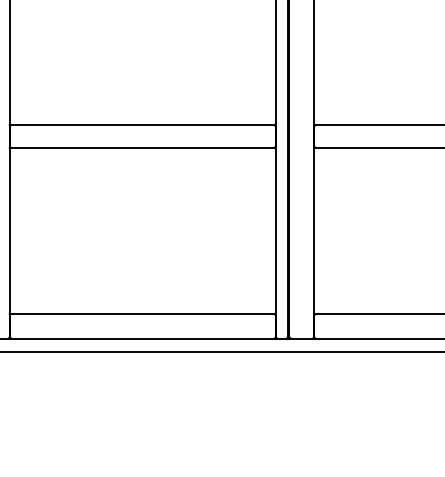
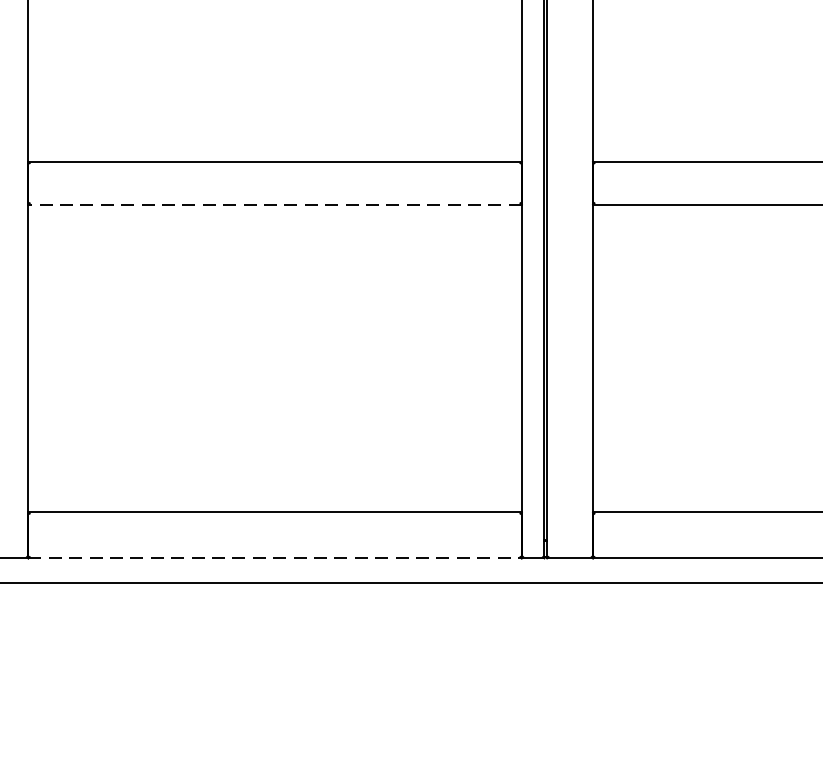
line: (142, 147) -> (274, 203), solid -> dashed
line: (143, 338) -> (276, 557), solid -> dashed

